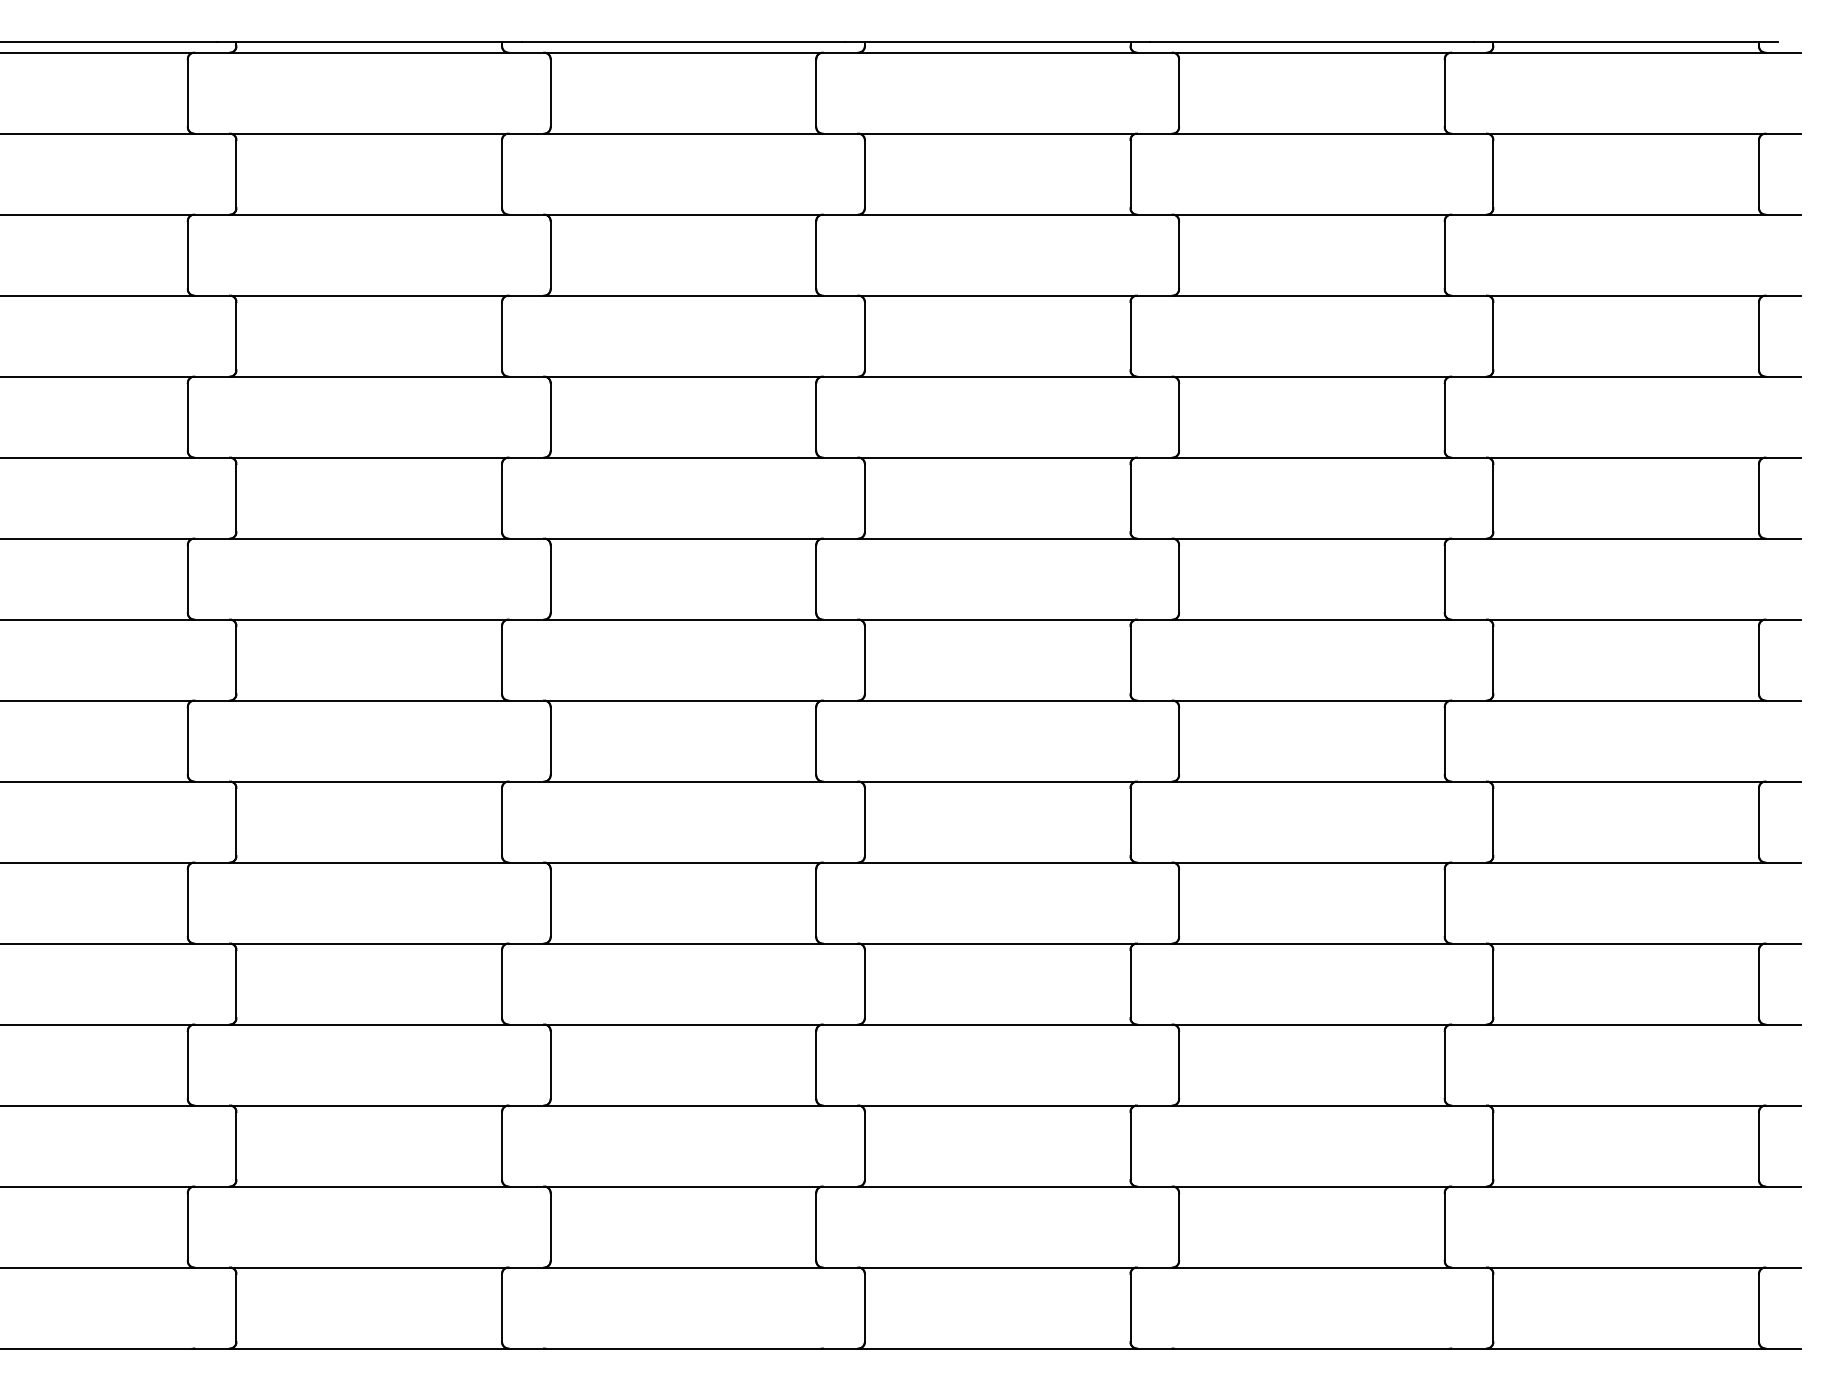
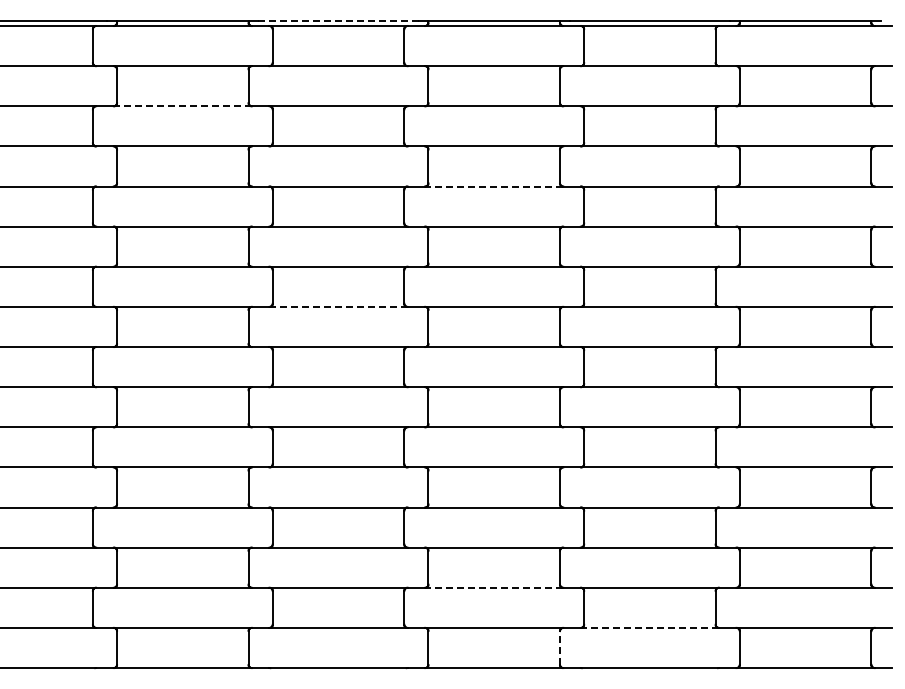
line: (685, 41) -> (339, 20), solid -> dashed
line: (368, 215) -> (182, 106), solid -> dashed
line: (996, 376) -> (493, 186), solid -> dashed
line: (683, 618) -> (338, 306), solid -> dashed
line: (996, 1185) -> (493, 587), solid -> dashed
line: (1311, 1266) -> (649, 627), solid -> dashed
line: (1131, 1307) -> (560, 647), solid -> dashed

